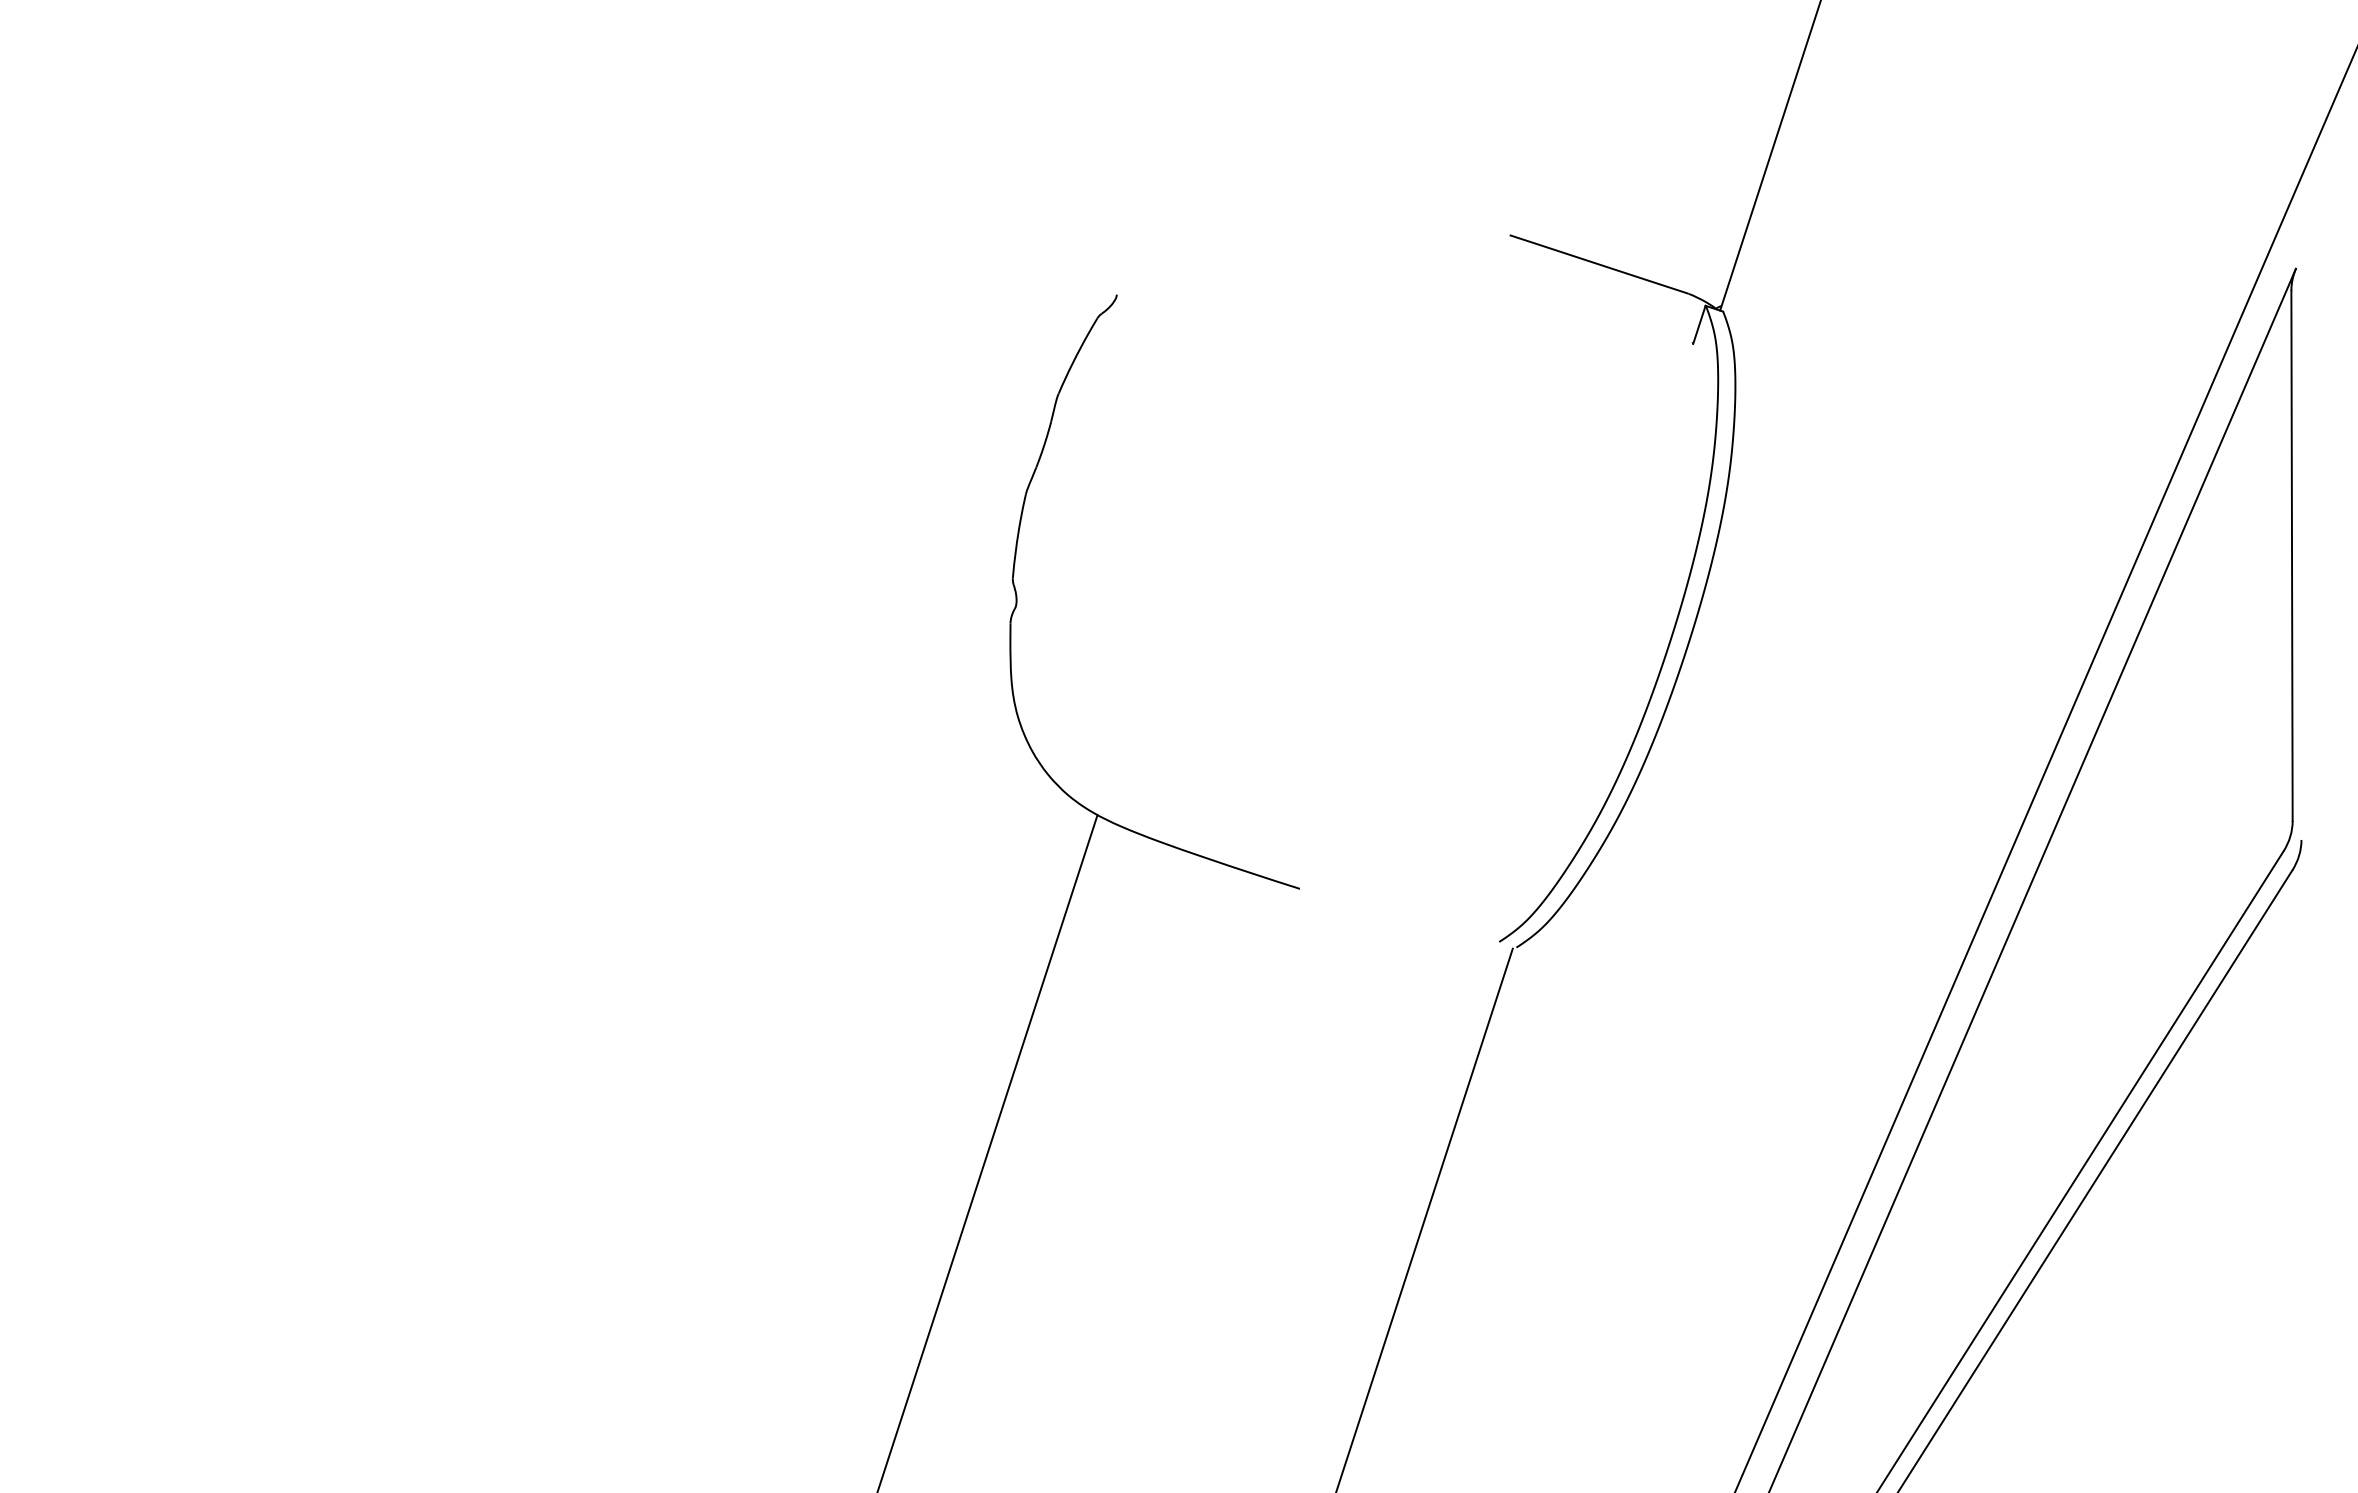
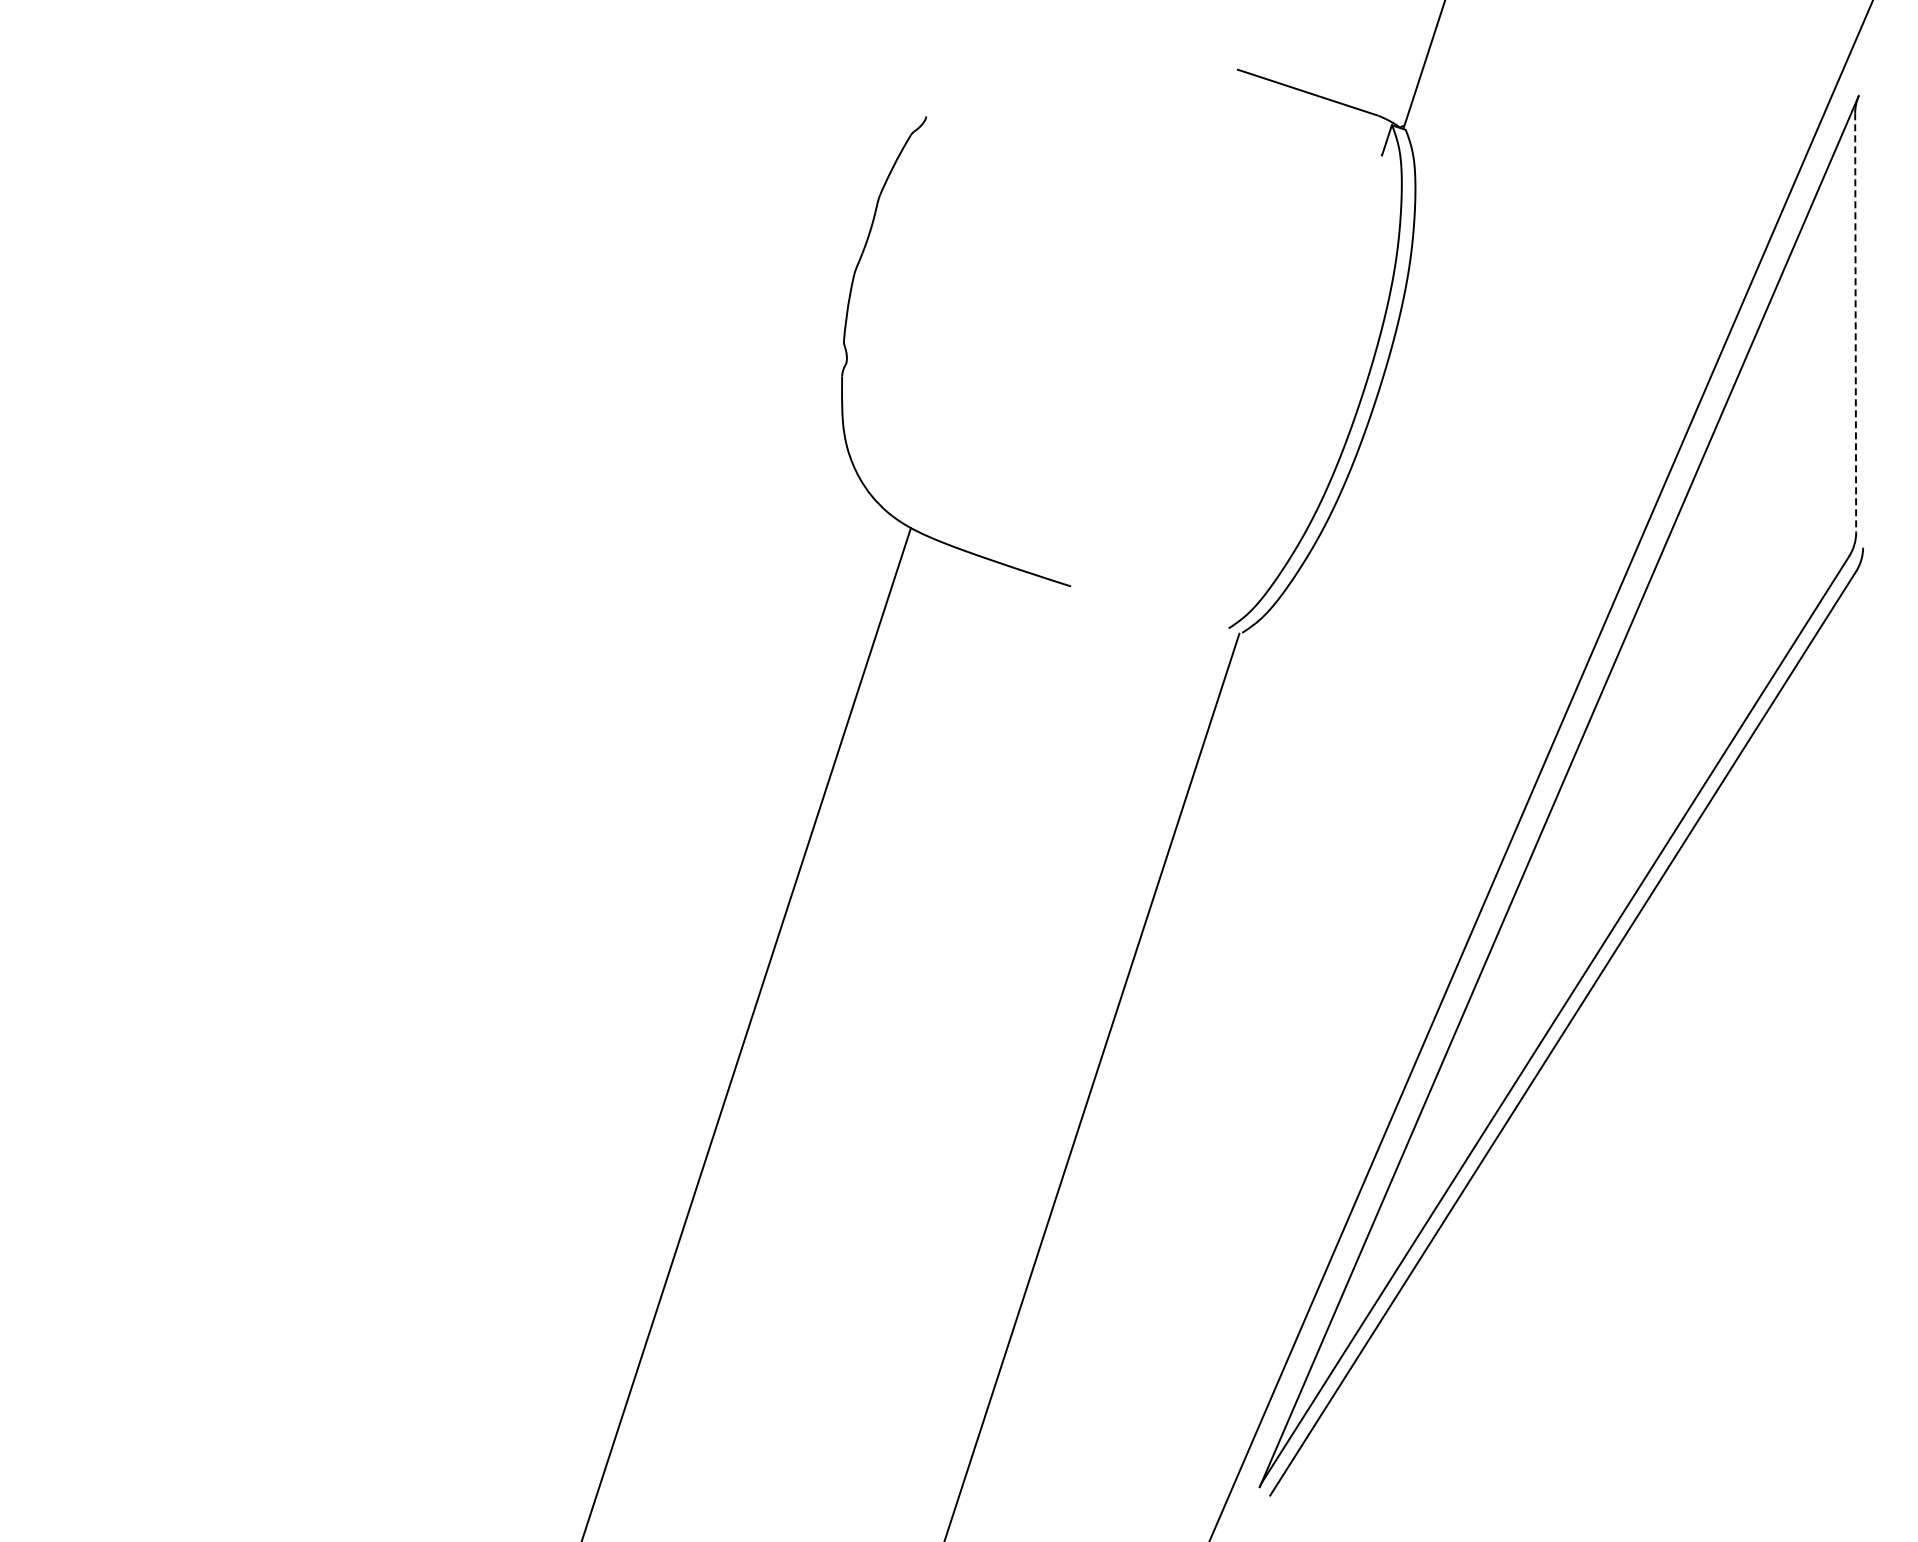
line: (2291, 556) -> (1855, 323), solid -> dashed

